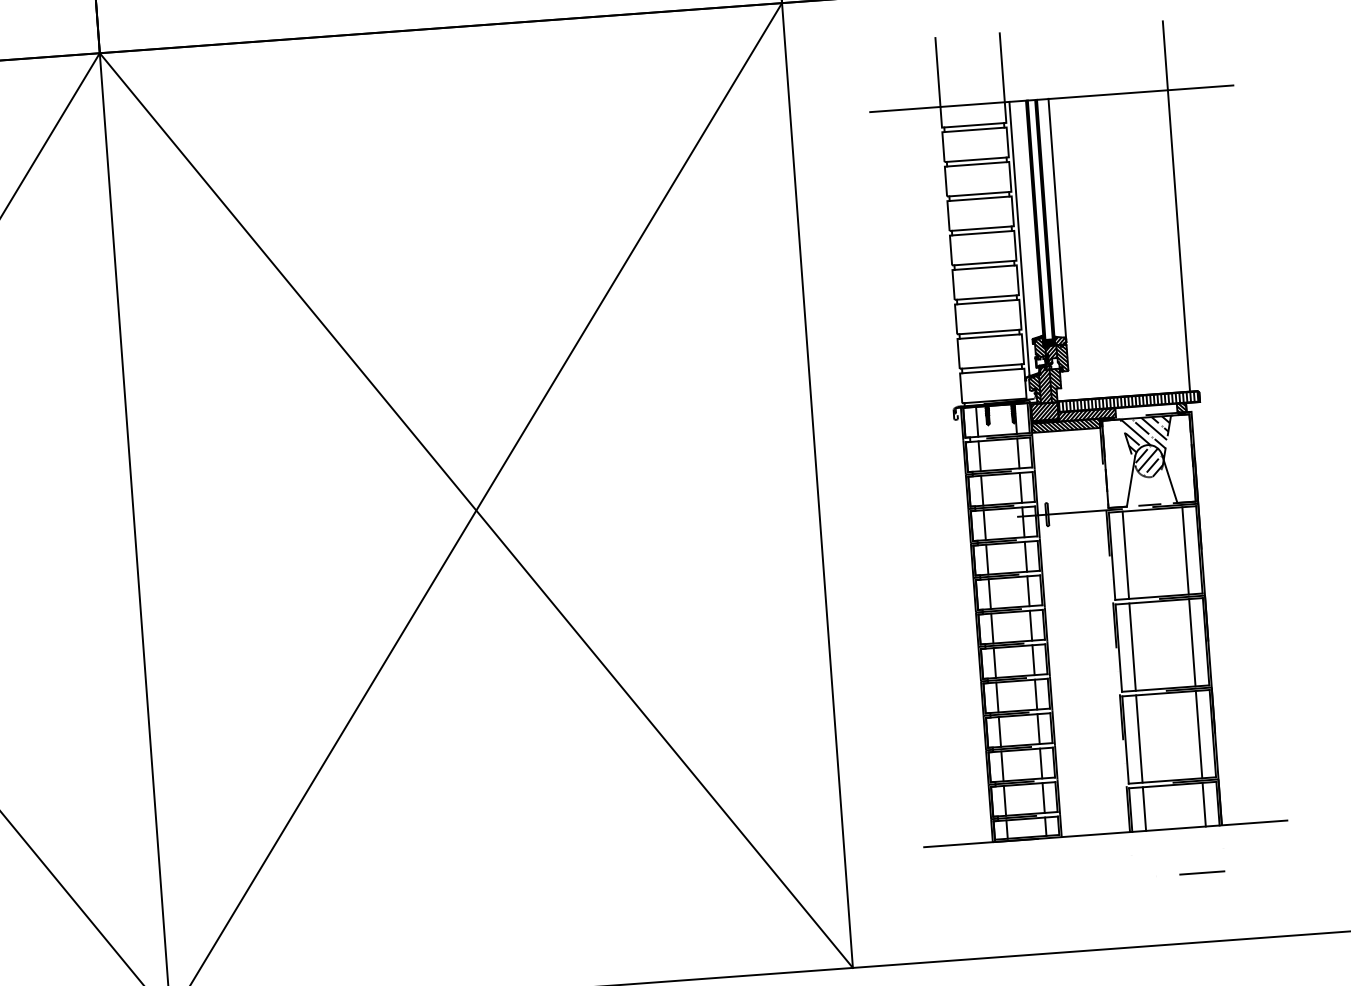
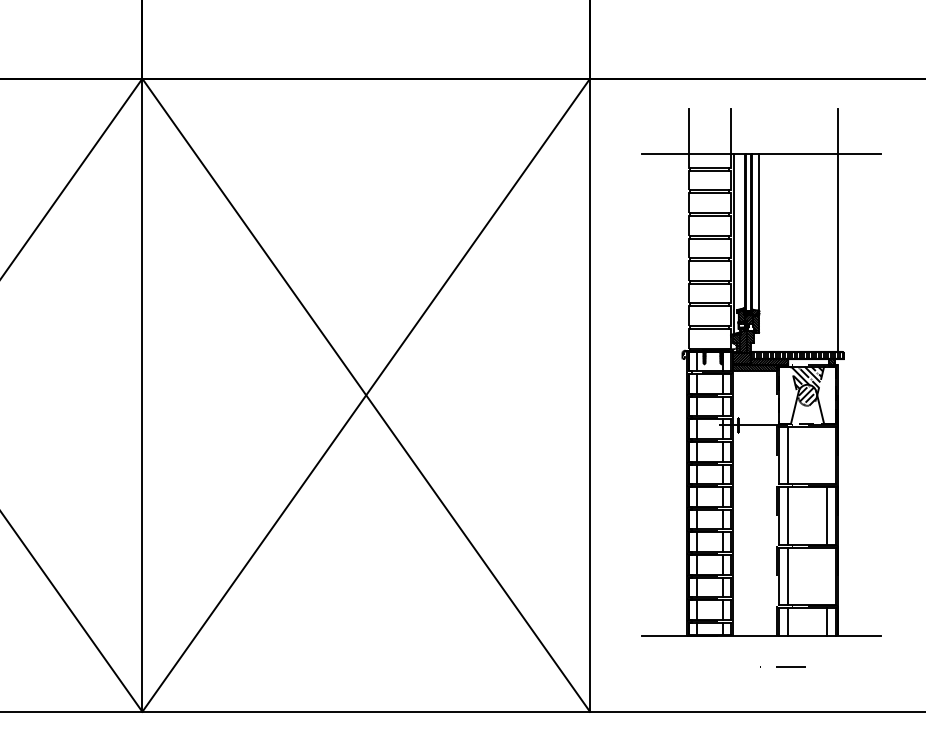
line: (1186, 550) -> (827, 455), removed
line: (1199, 733) -> (827, 575), removed
line: (1189, 873) -> (782, 666), moved

